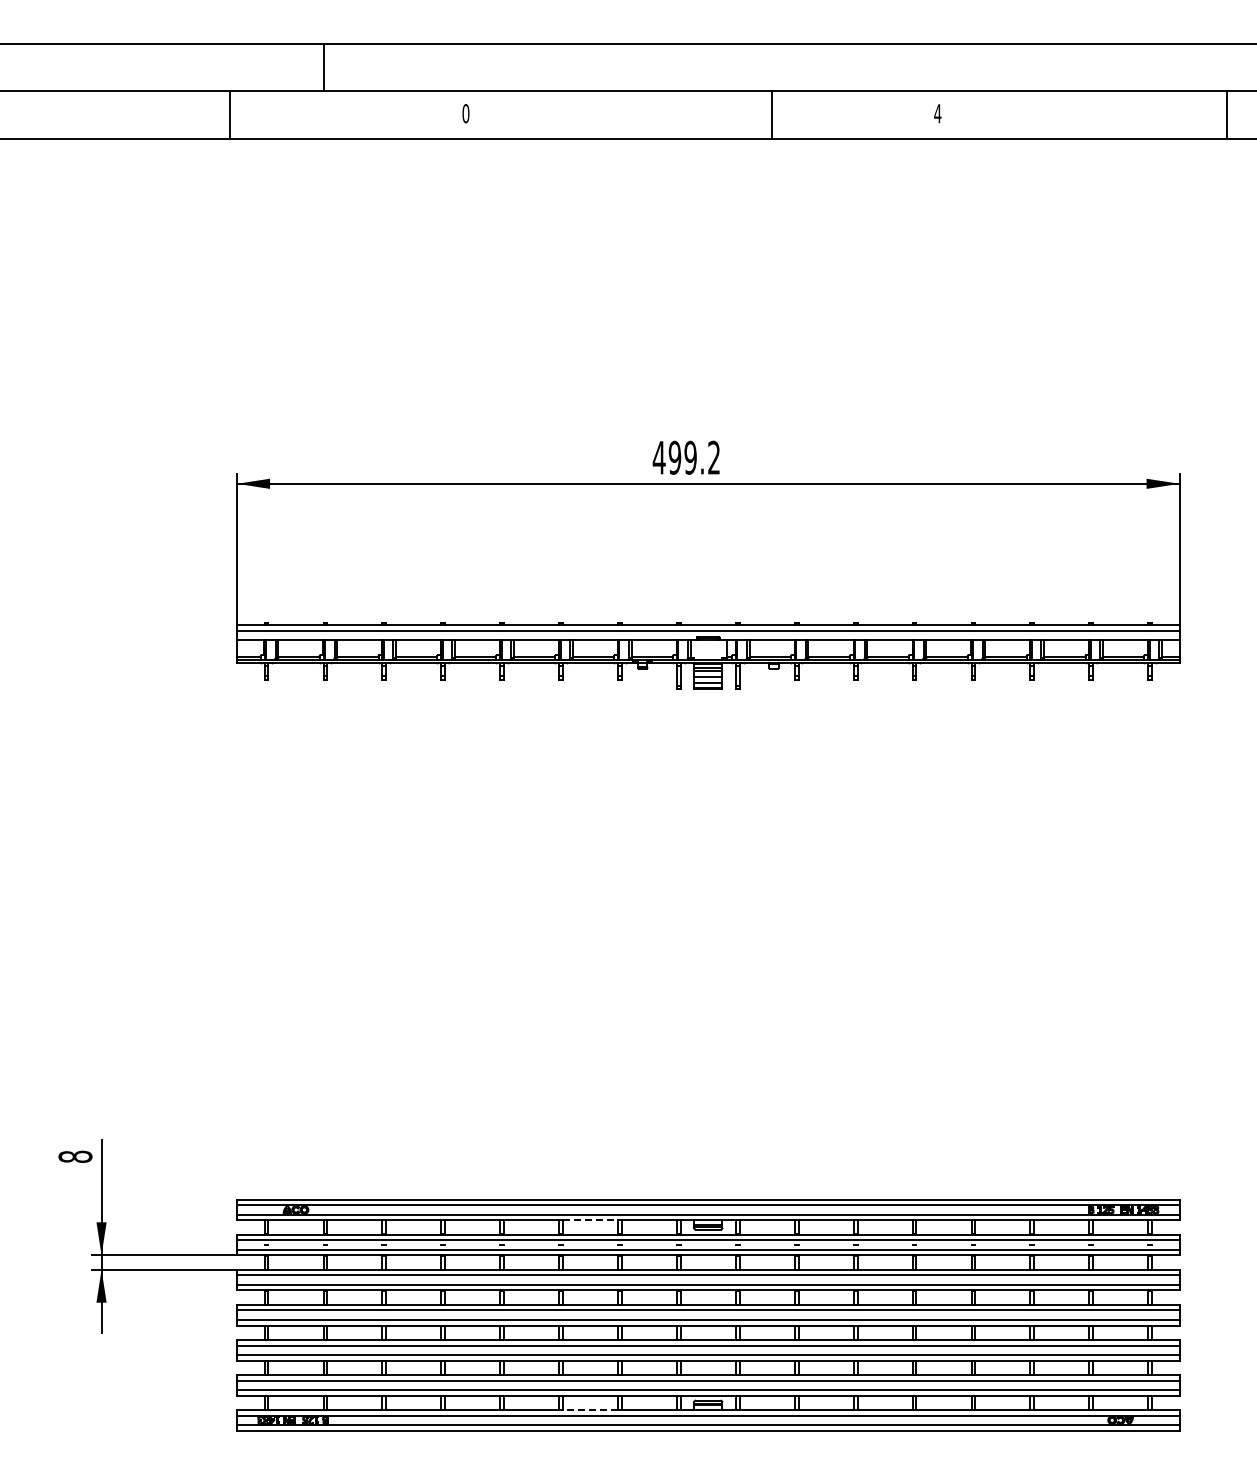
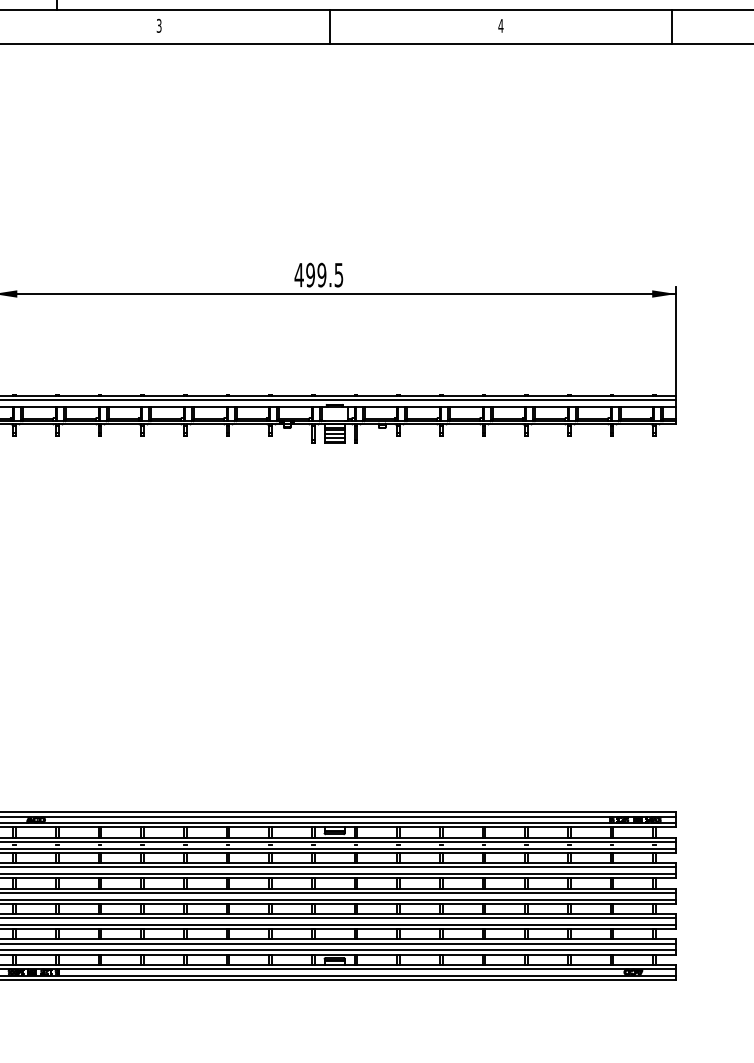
text: (465, 113) -> (158, 25), 0 -> 3
line: (771, 114) -> (329, 26), moved
line: (1227, 114) -> (671, 26), moved
text: (713, 457) -> (338, 274), 499.2 -> 499.5
line: (590, 1220) -> (249, 827), dashed -> solid
line: (590, 1409) -> (249, 964), dashed -> solid

